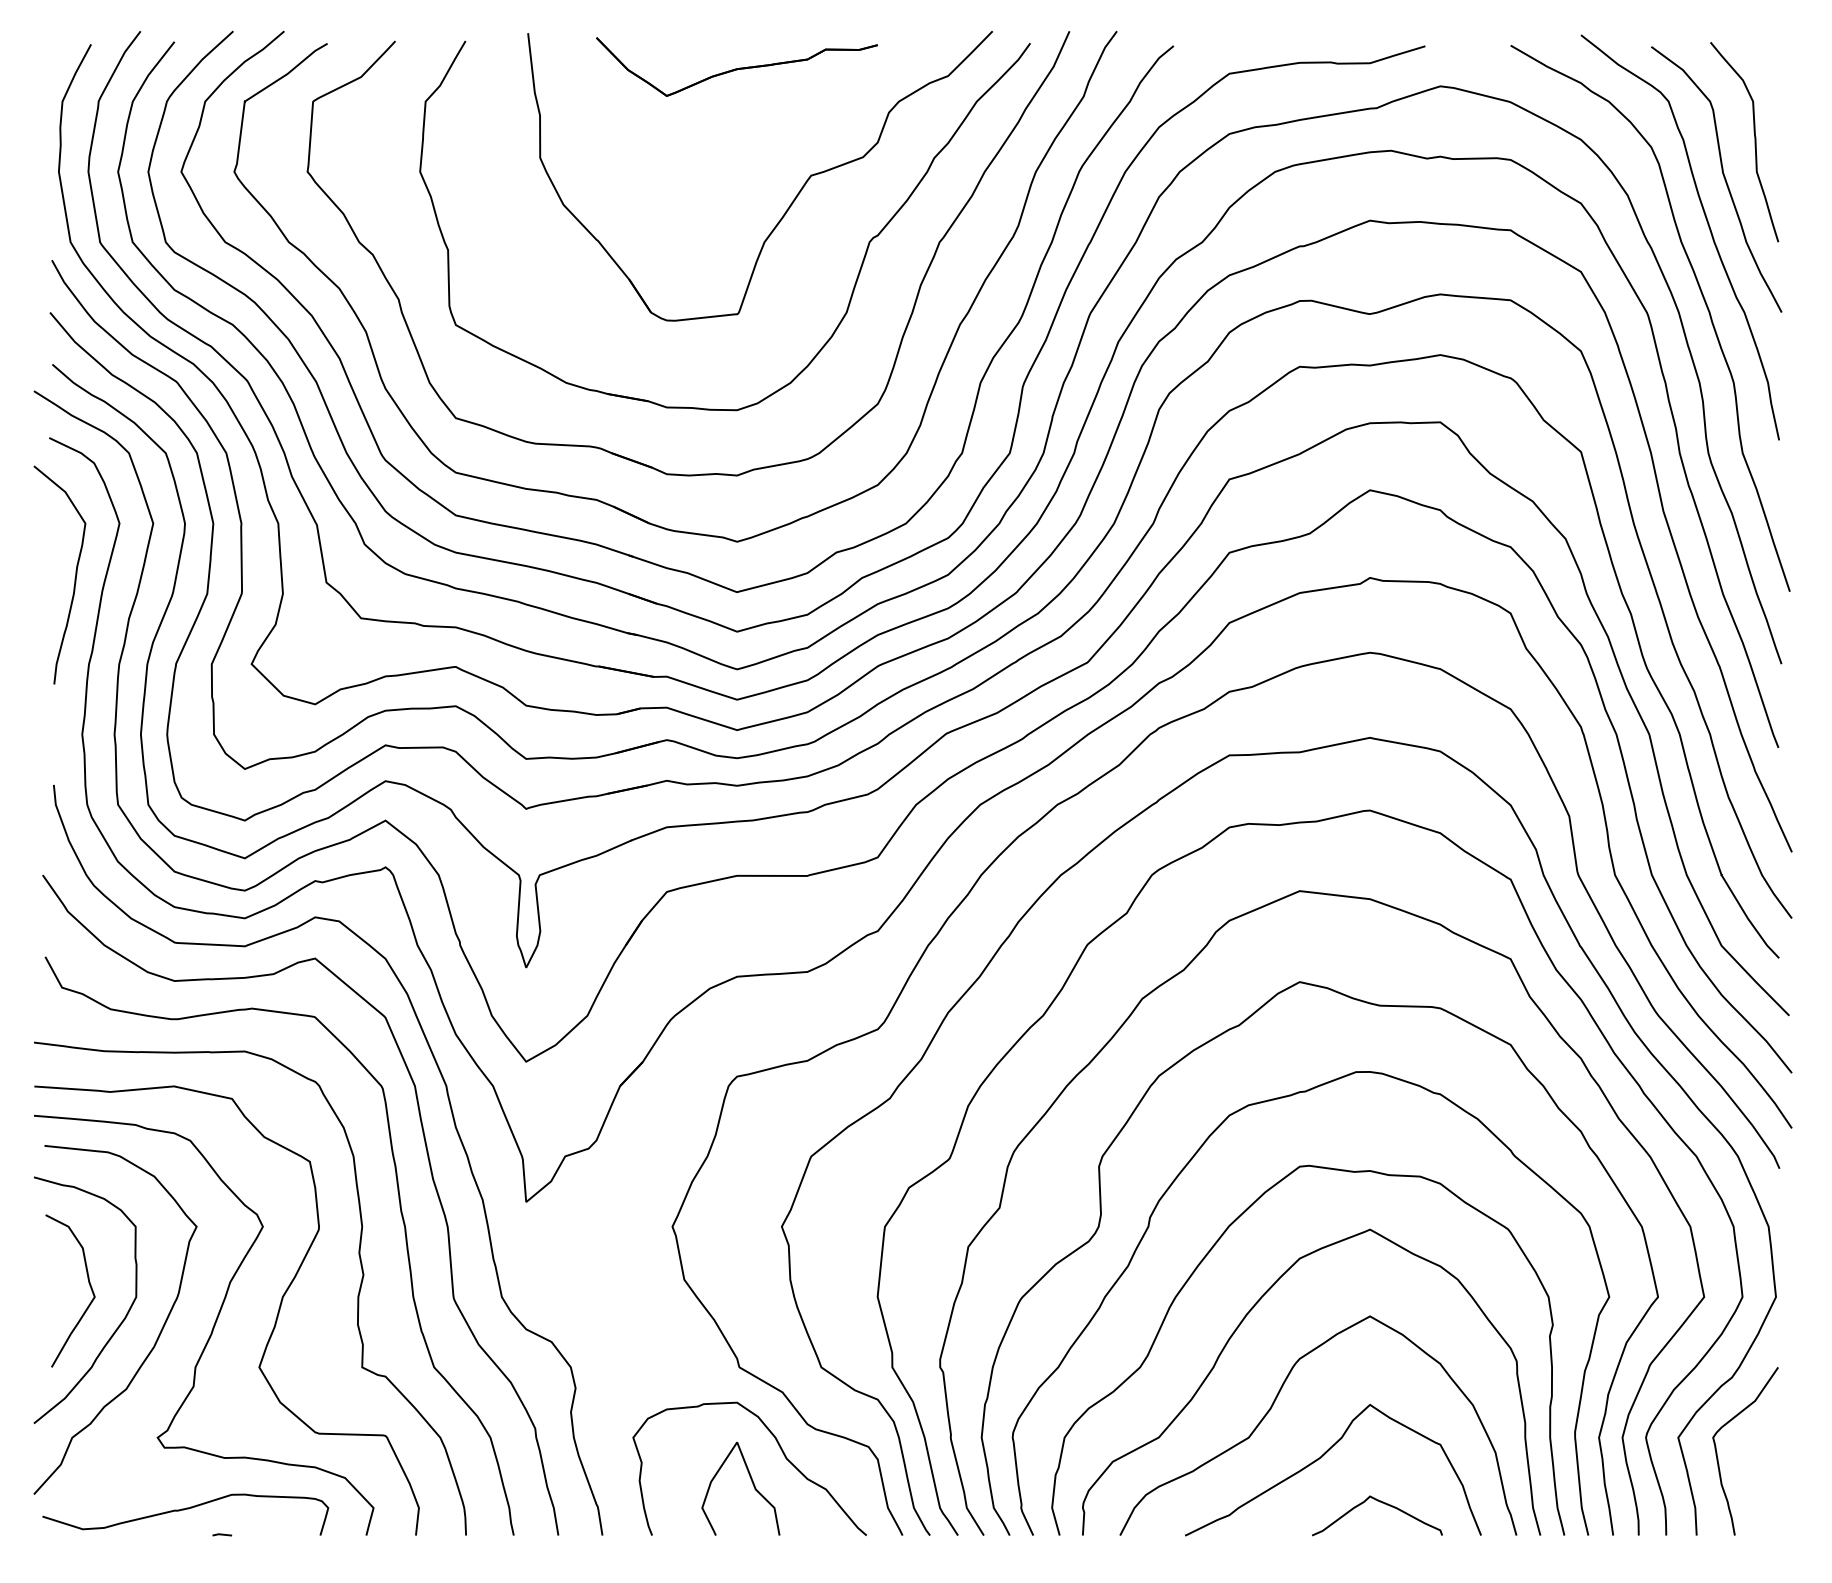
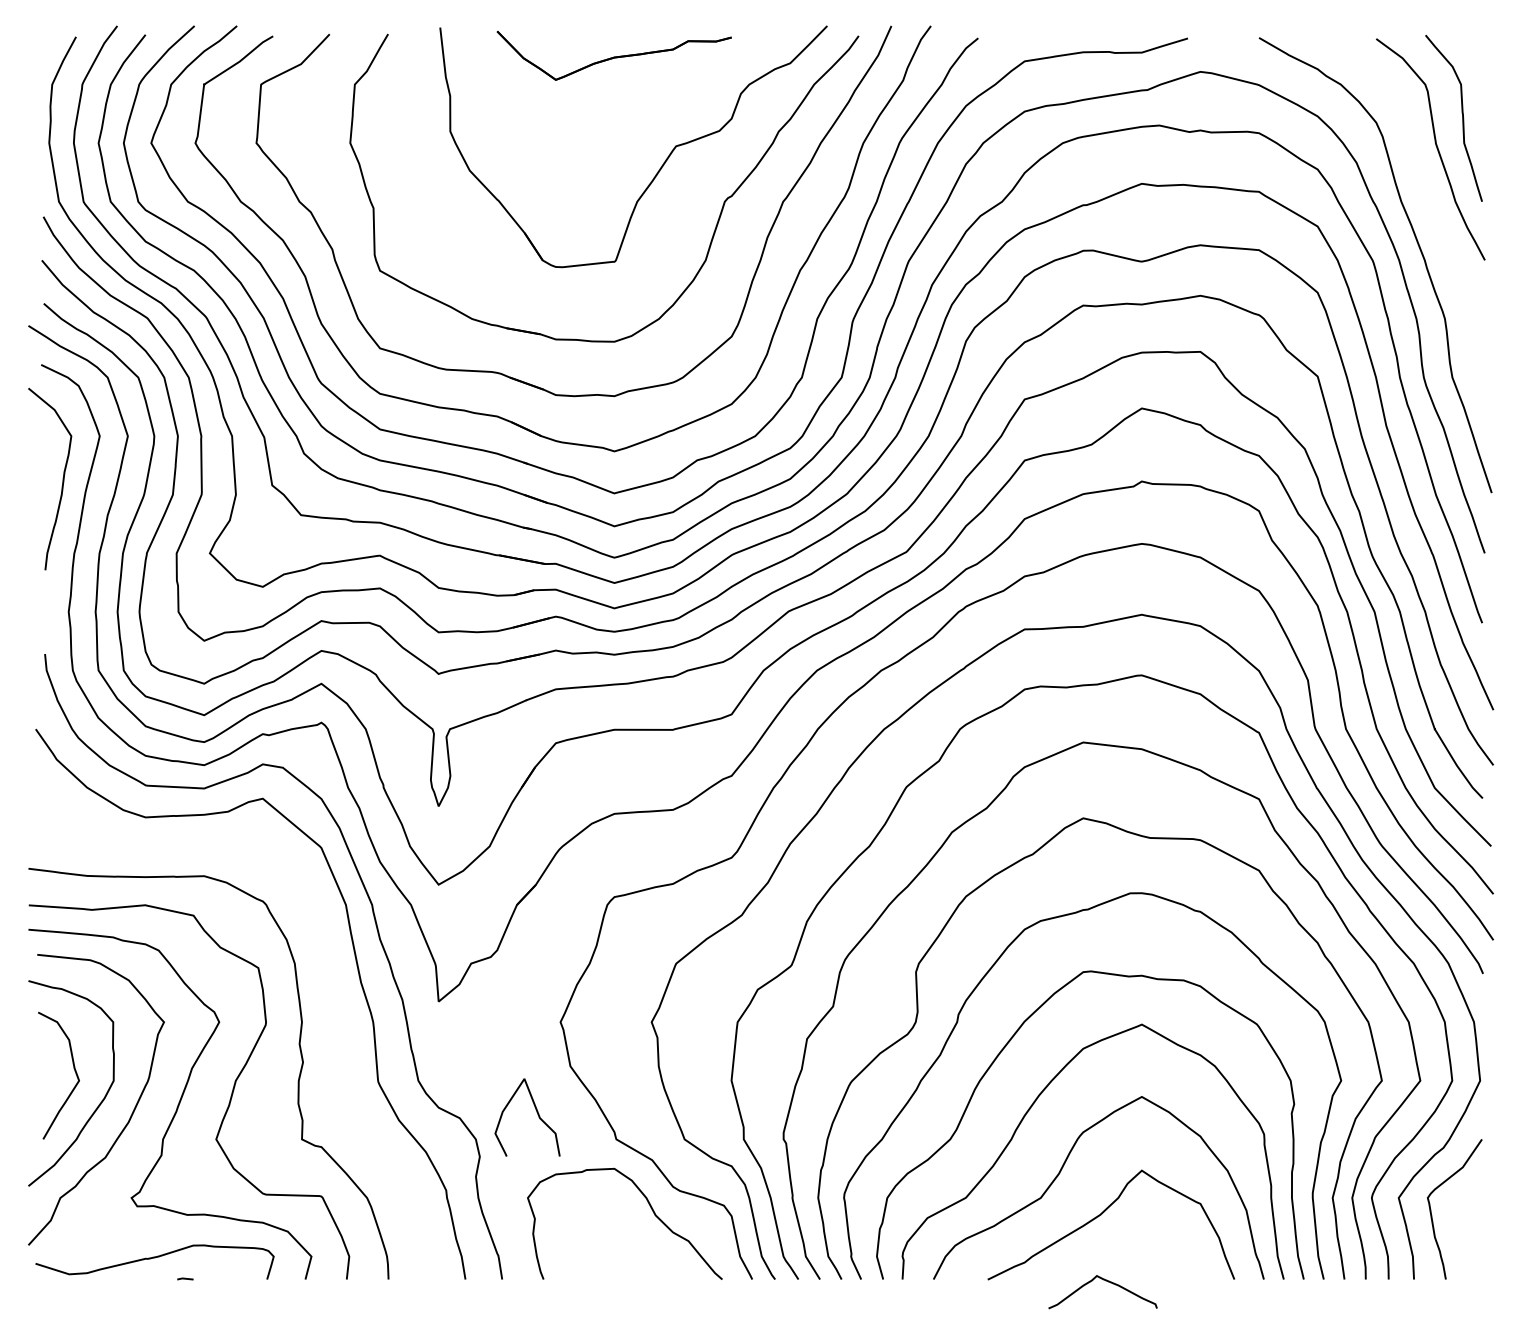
curve: (1708, 227) -> (1423, 189), removed
curve: (401, 1217) -> (334, 1014), removed
curve: (752, 1486) -> (537, 1115), moved
curve: (1380, 1503) -> (1105, 1281), moved

